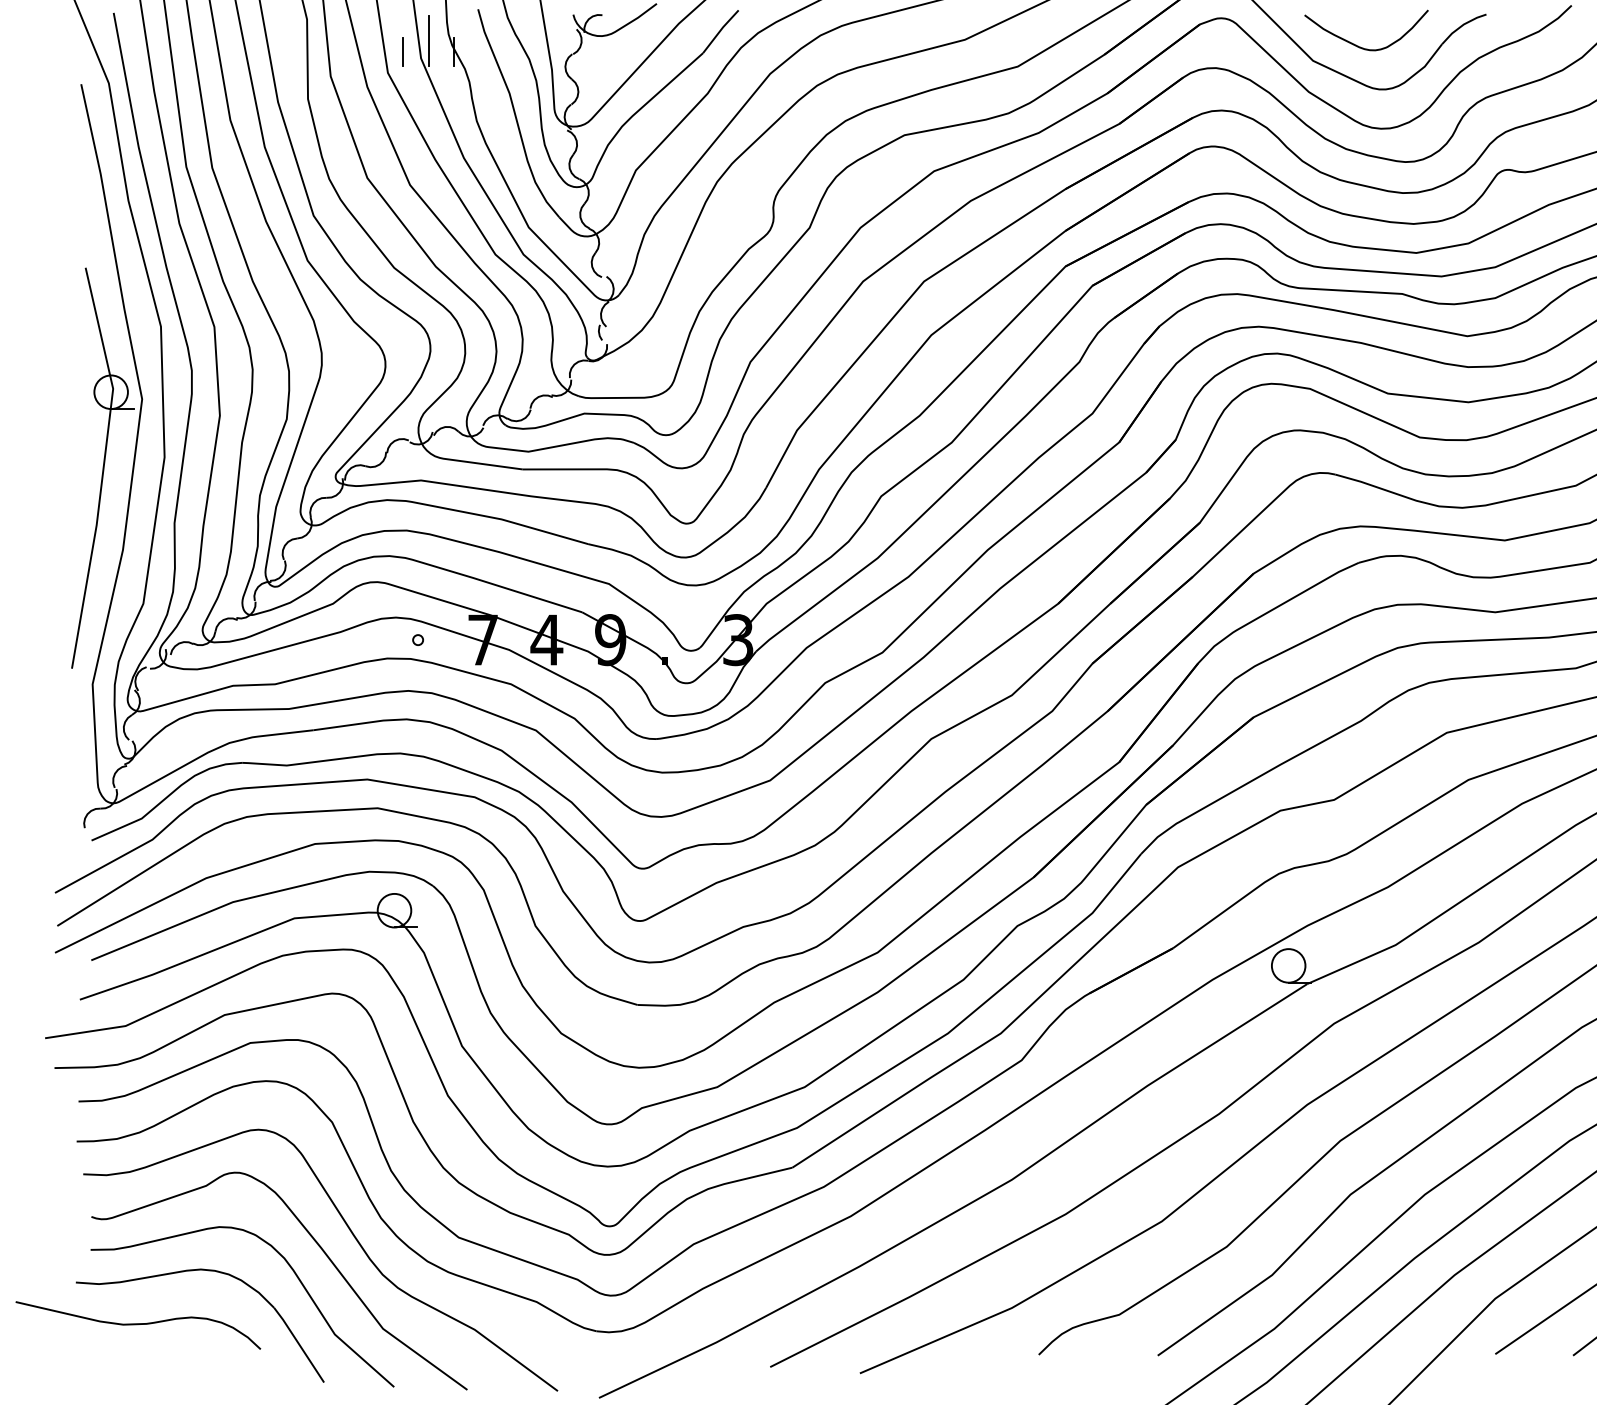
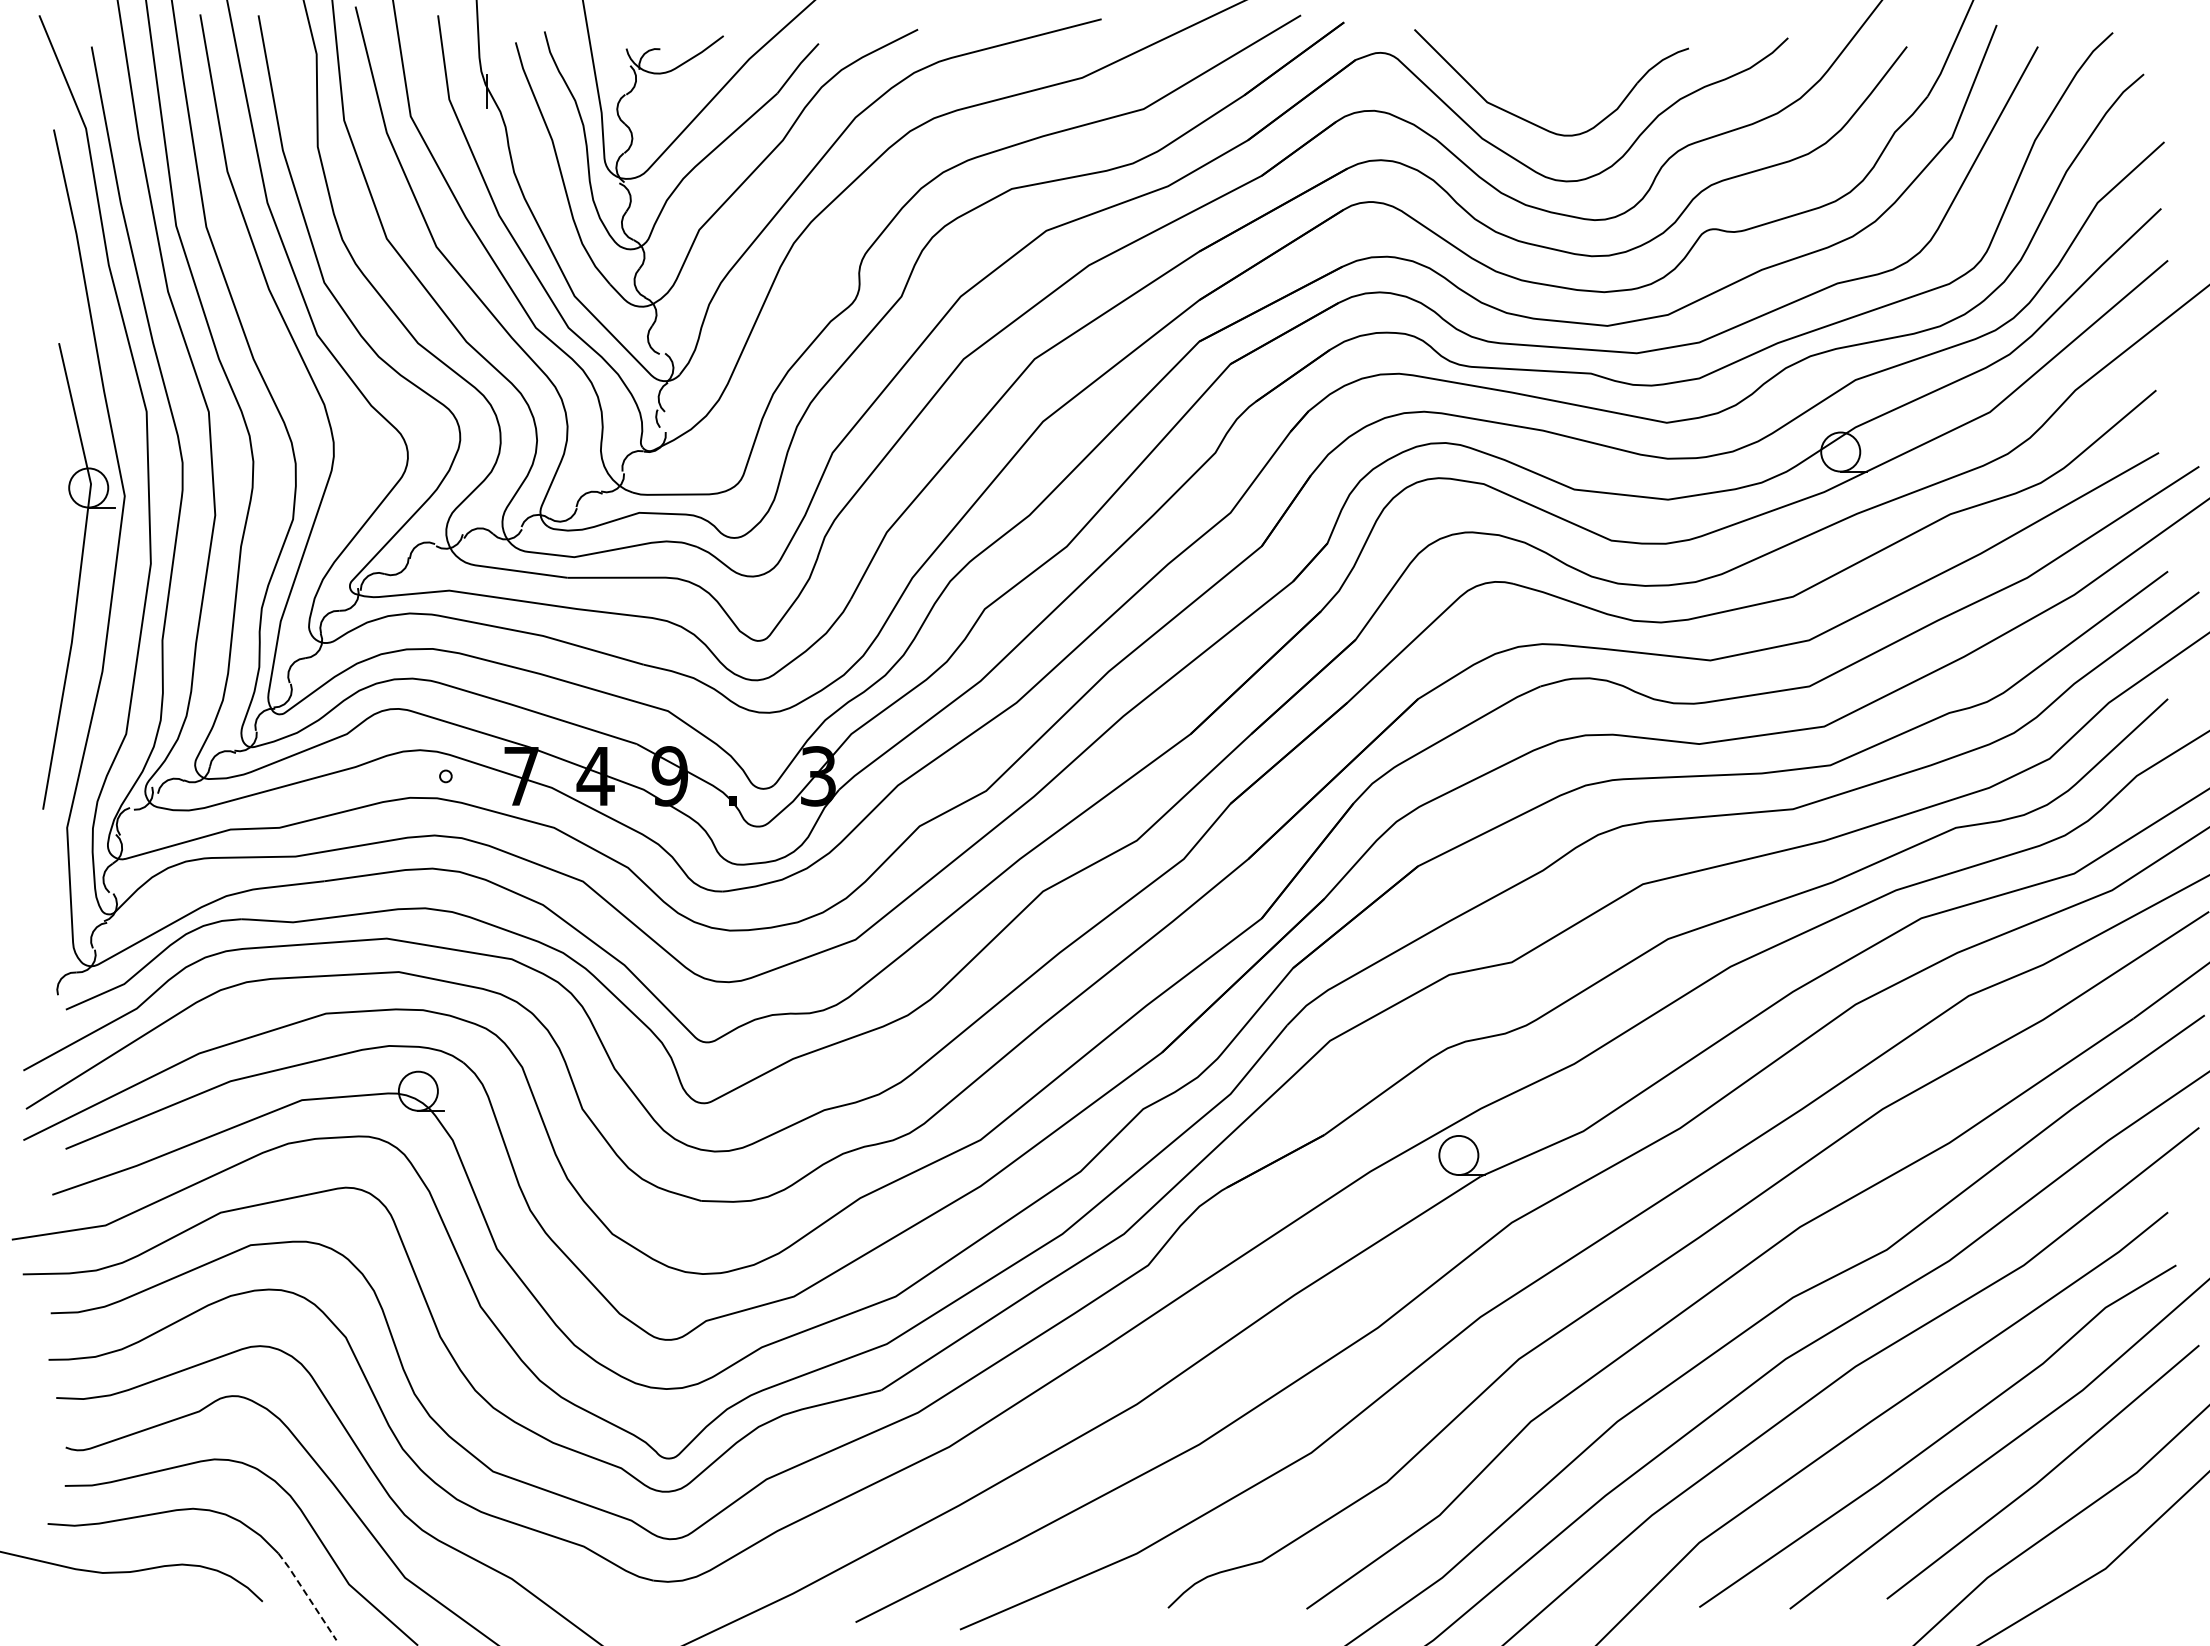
line: (428, 40) -> (458, 78), removed
curve: (1362, 47) -> (1544, 86), removed
line: (403, 51) -> (428, 91), removed
line: (299, 1344) -> (307, 1596), solid -> dashed

